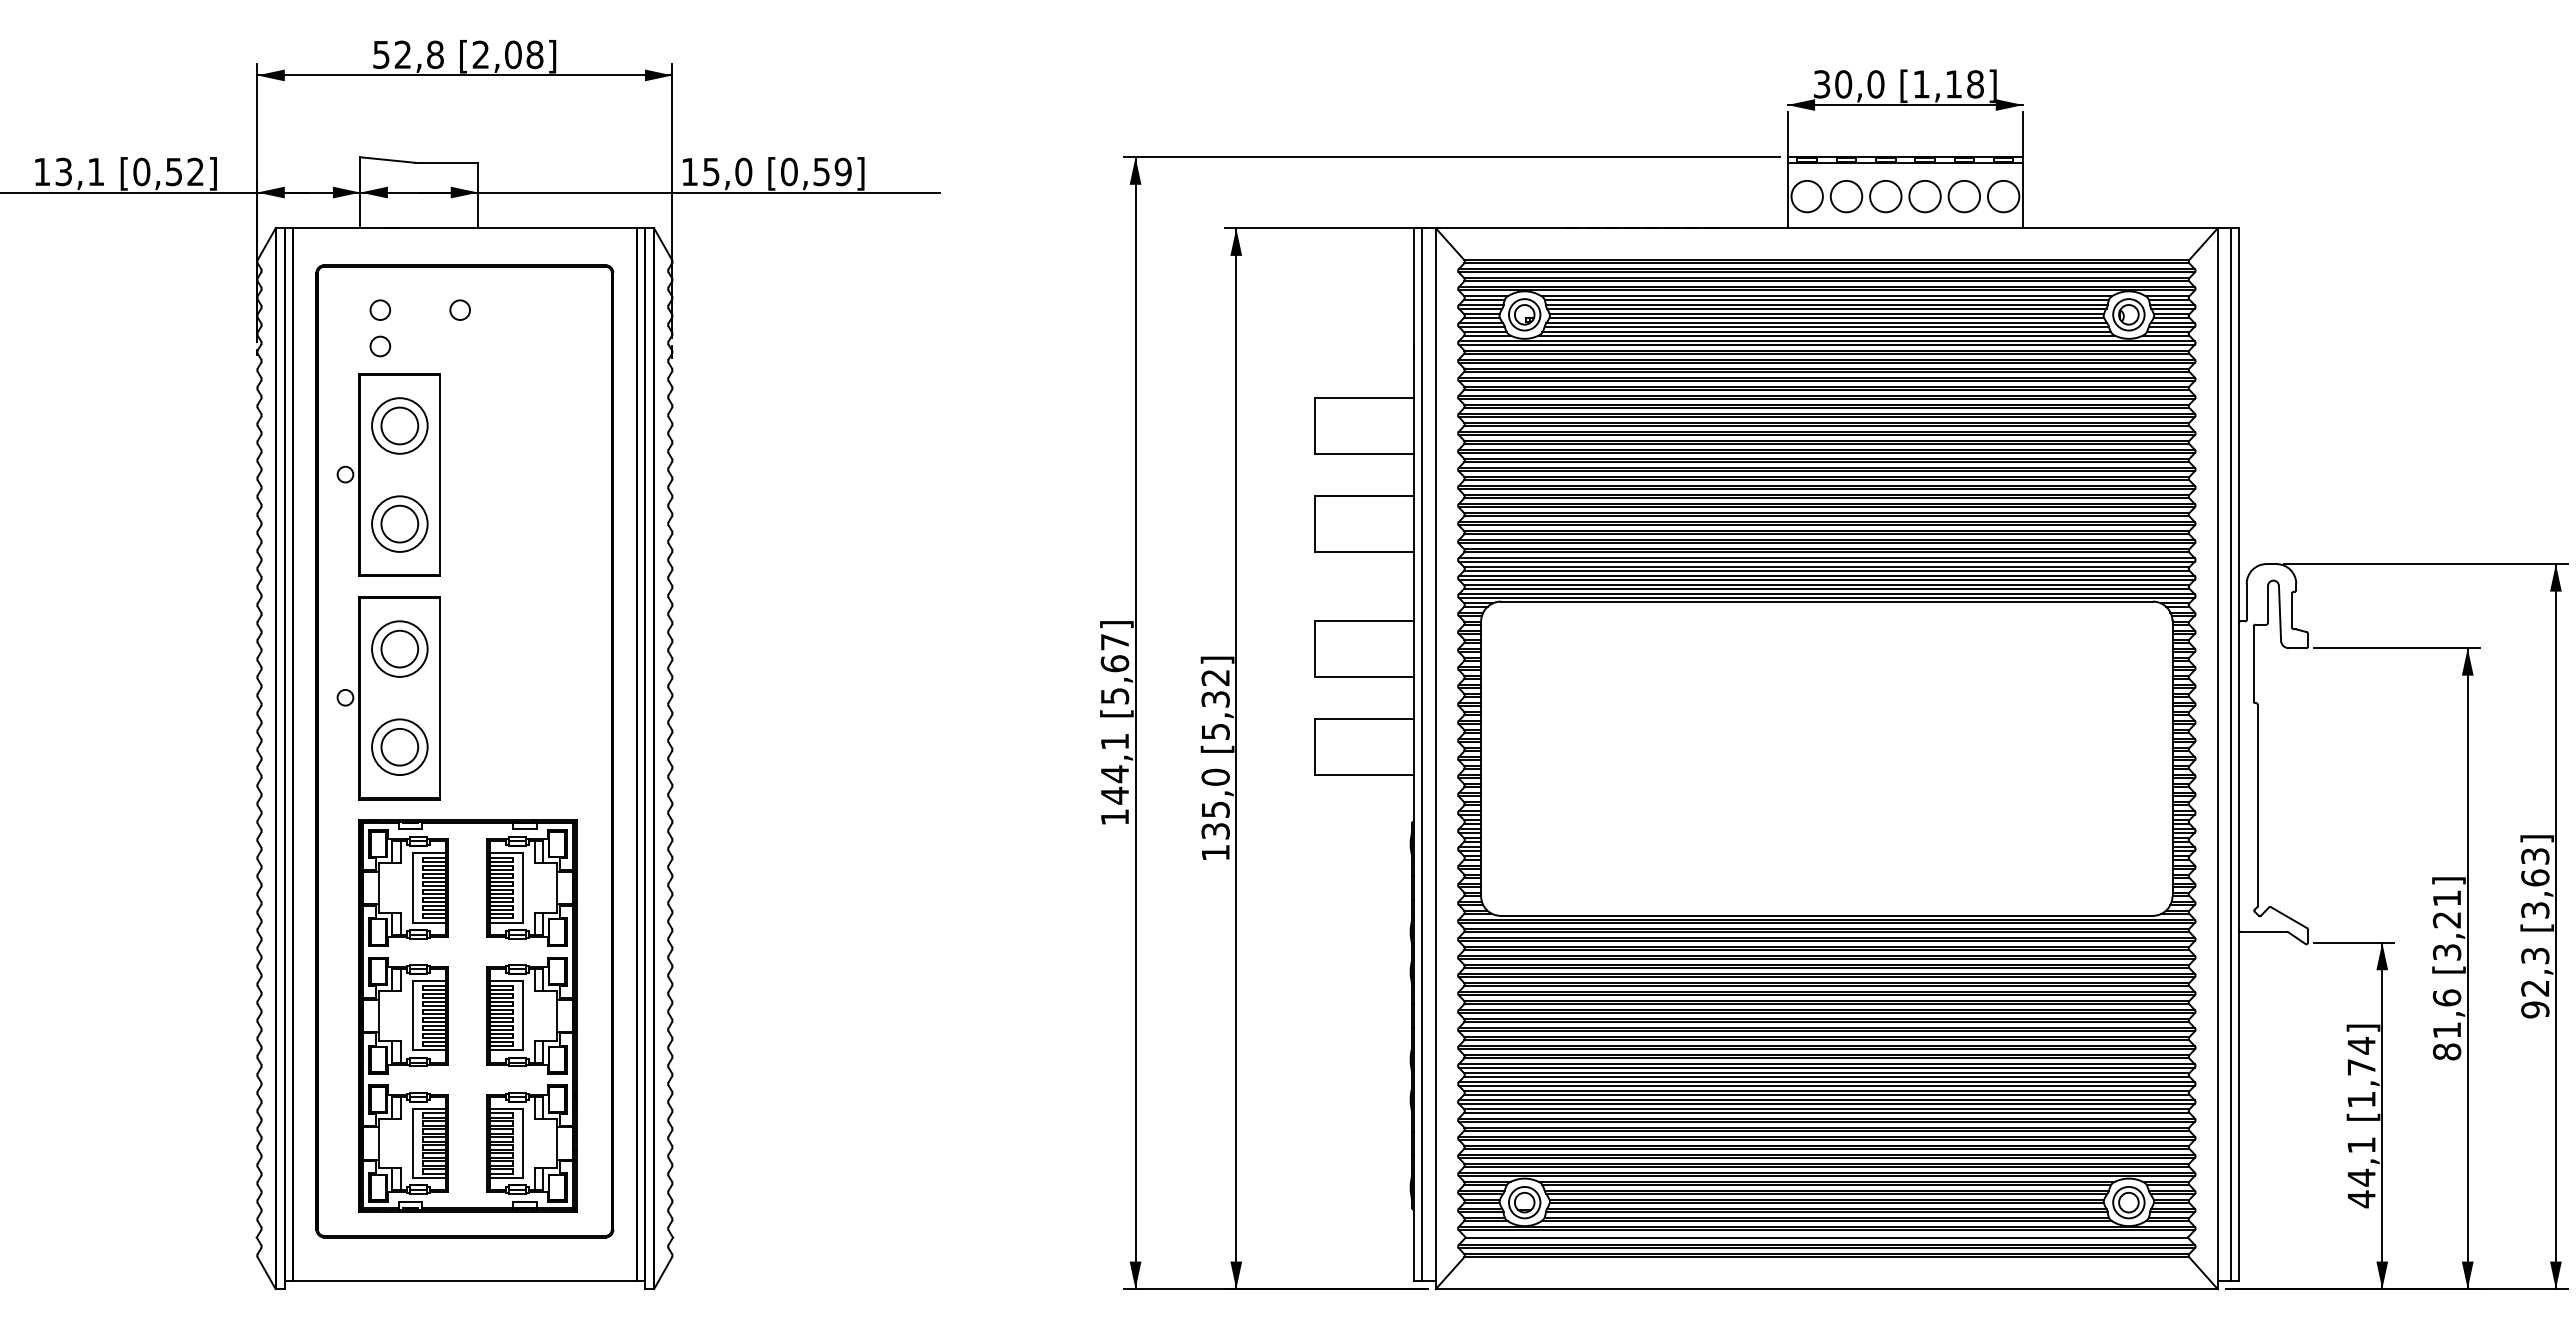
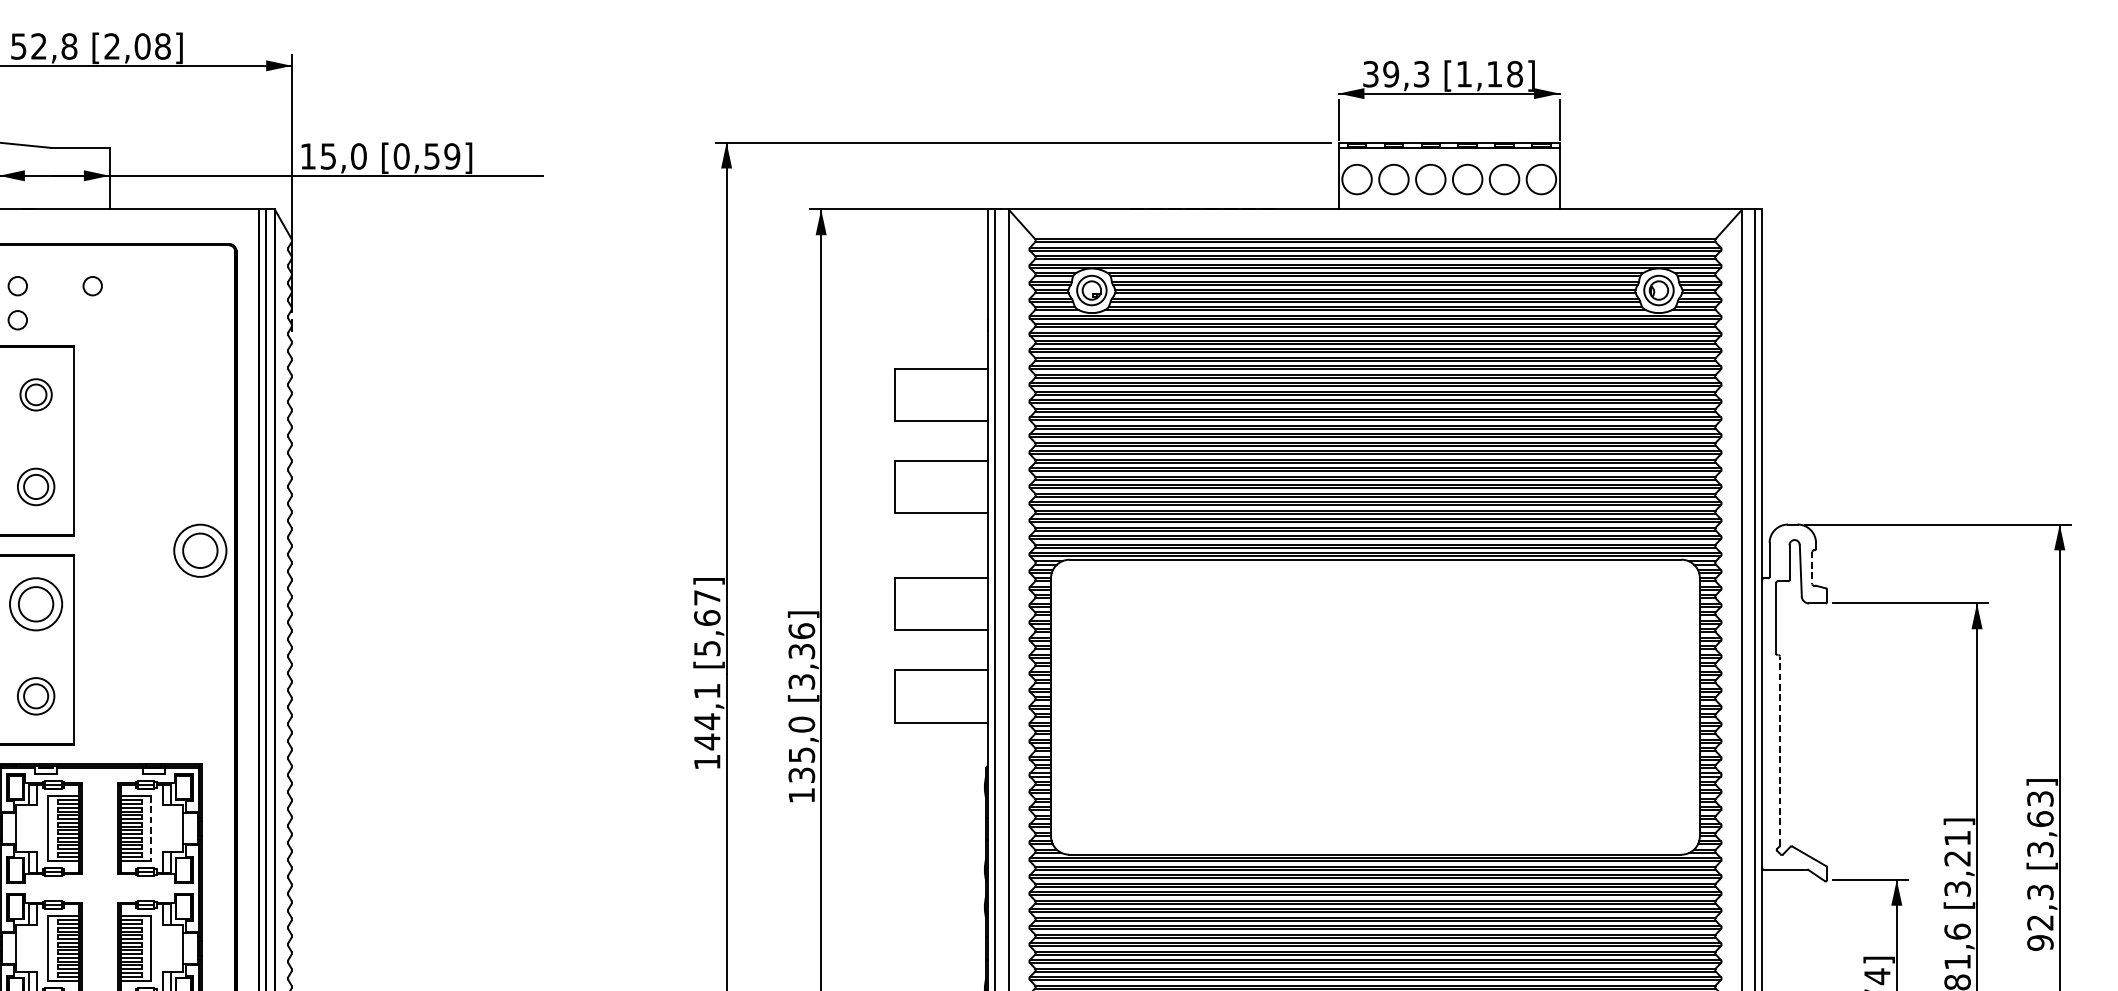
text: (1859, 84) -> (1406, 74), 30,0 -> 39,3
part: (399, 425) -> (35, 394), size x0.6
part: (399, 523) -> (35, 486), size x0.7
part: (574, 591) -> (200, 550), added
line: (2292, 610) -> (1812, 568), solid -> dashed
text: (1215, 704) -> (801, 656), [5,32] -> [3,36]
part: (399, 746) -> (35, 695), size x0.7
line: (2257, 805) -> (1779, 751), solid -> dashed
line: (522, 888) -> (151, 828), solid -> dashed

